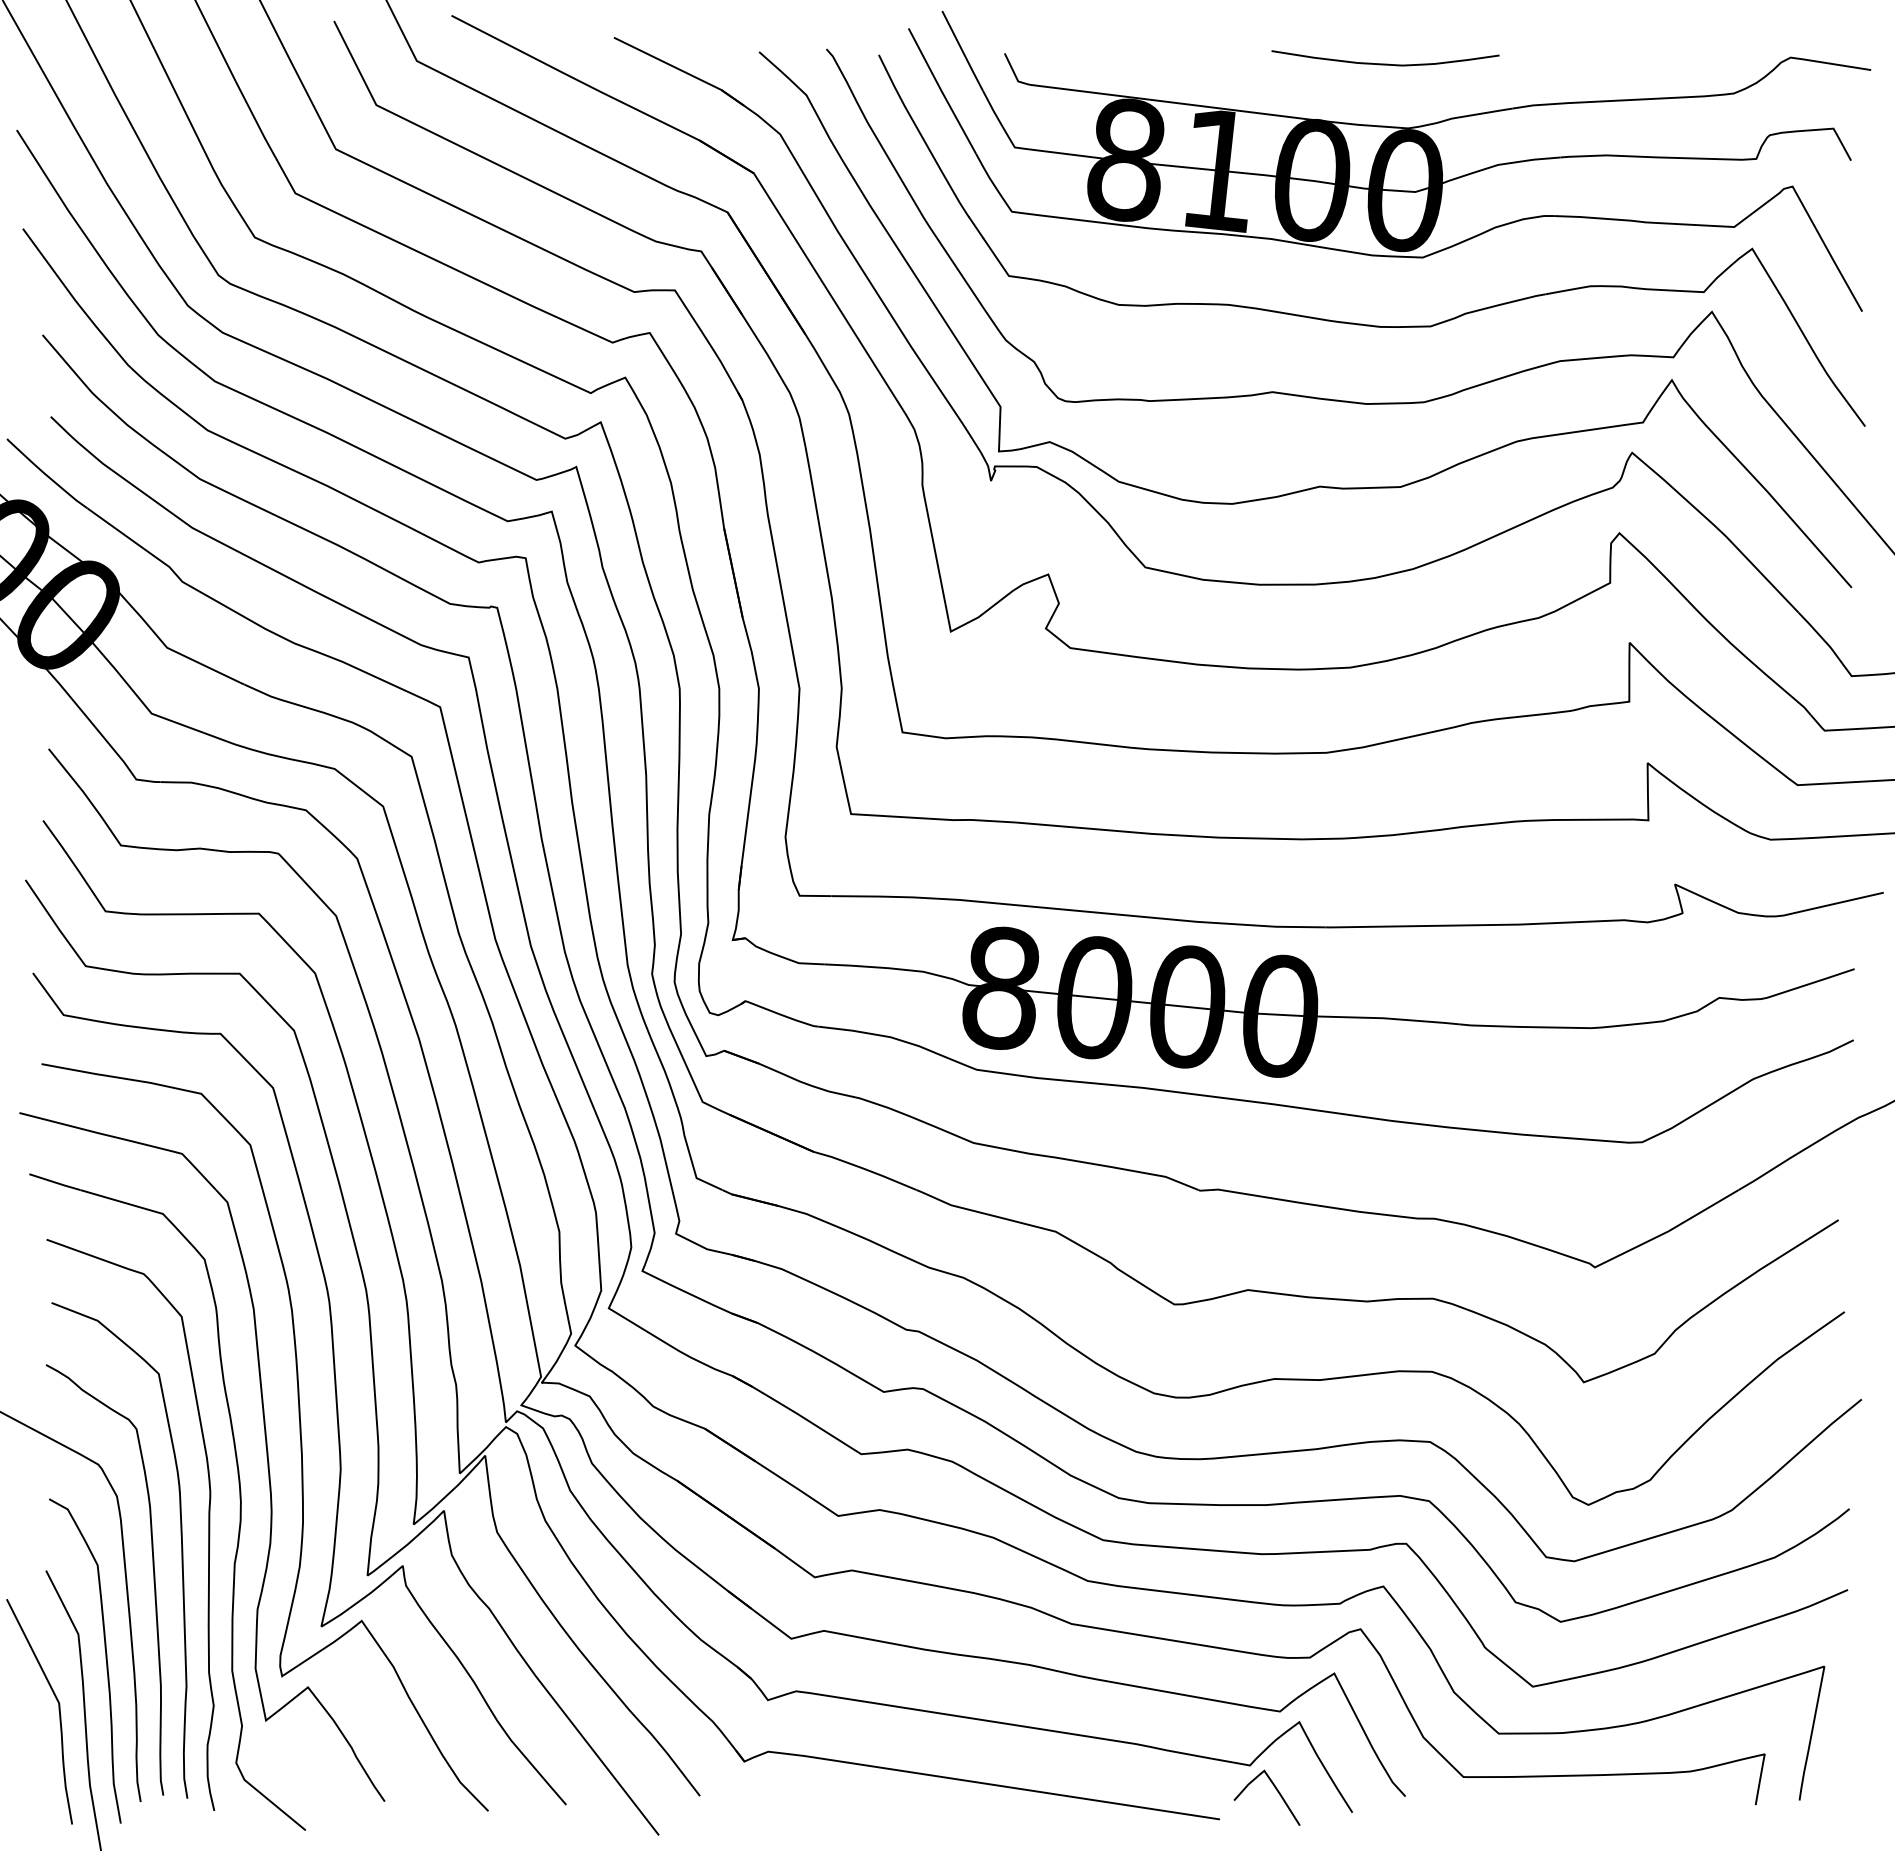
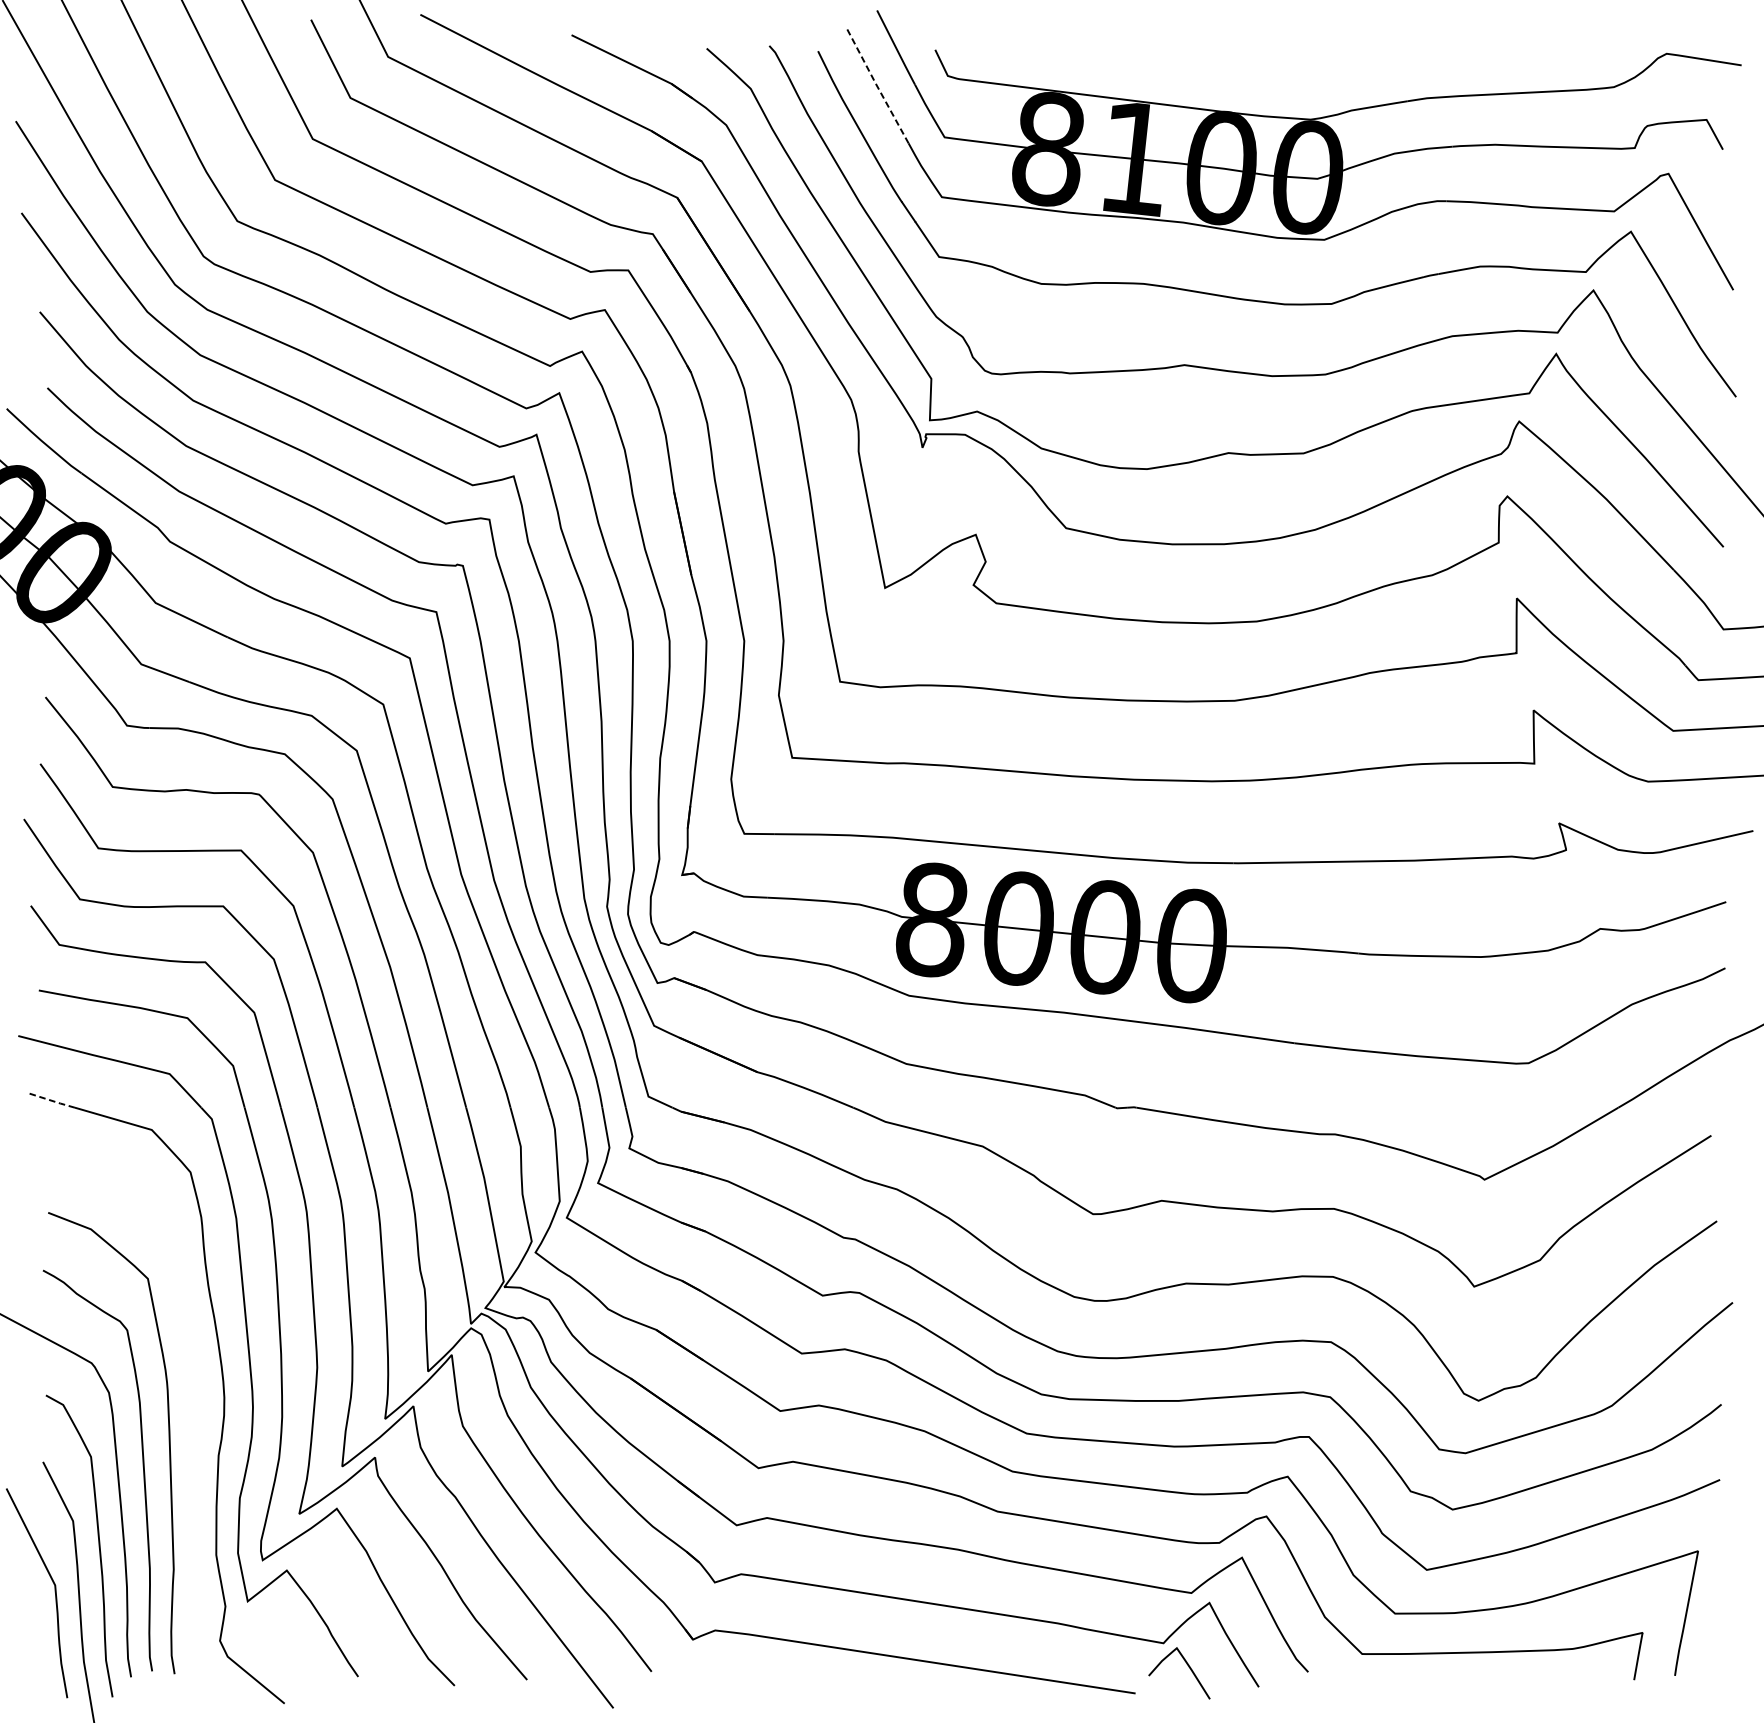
curve: (1385, 63) -> (1289, 59), removed
line: (941, 90) -> (876, 84), solid -> dashed
line: (55, 1182) -> (51, 1100), solid -> dashed
curve: (208, 1524) -> (194, 1418), removed

